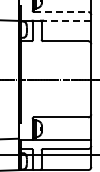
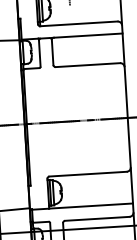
line: (61, 12) -> (79, 24), dashed -> solid
line: (66, 20) -> (87, 35), dashed -> solid

